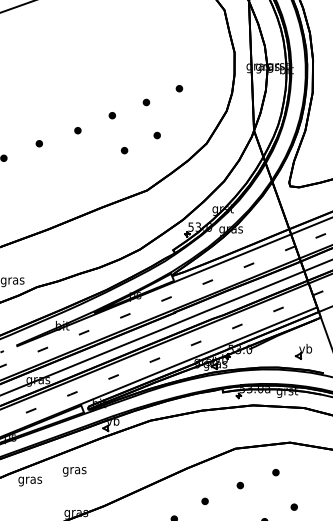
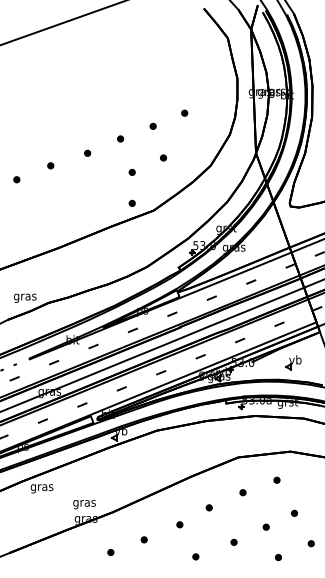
part: (123, 182) -> (131, 202), added
part: (303, 351) -> (293, 362), moved
text: (74, 471) -> (84, 504), moved

